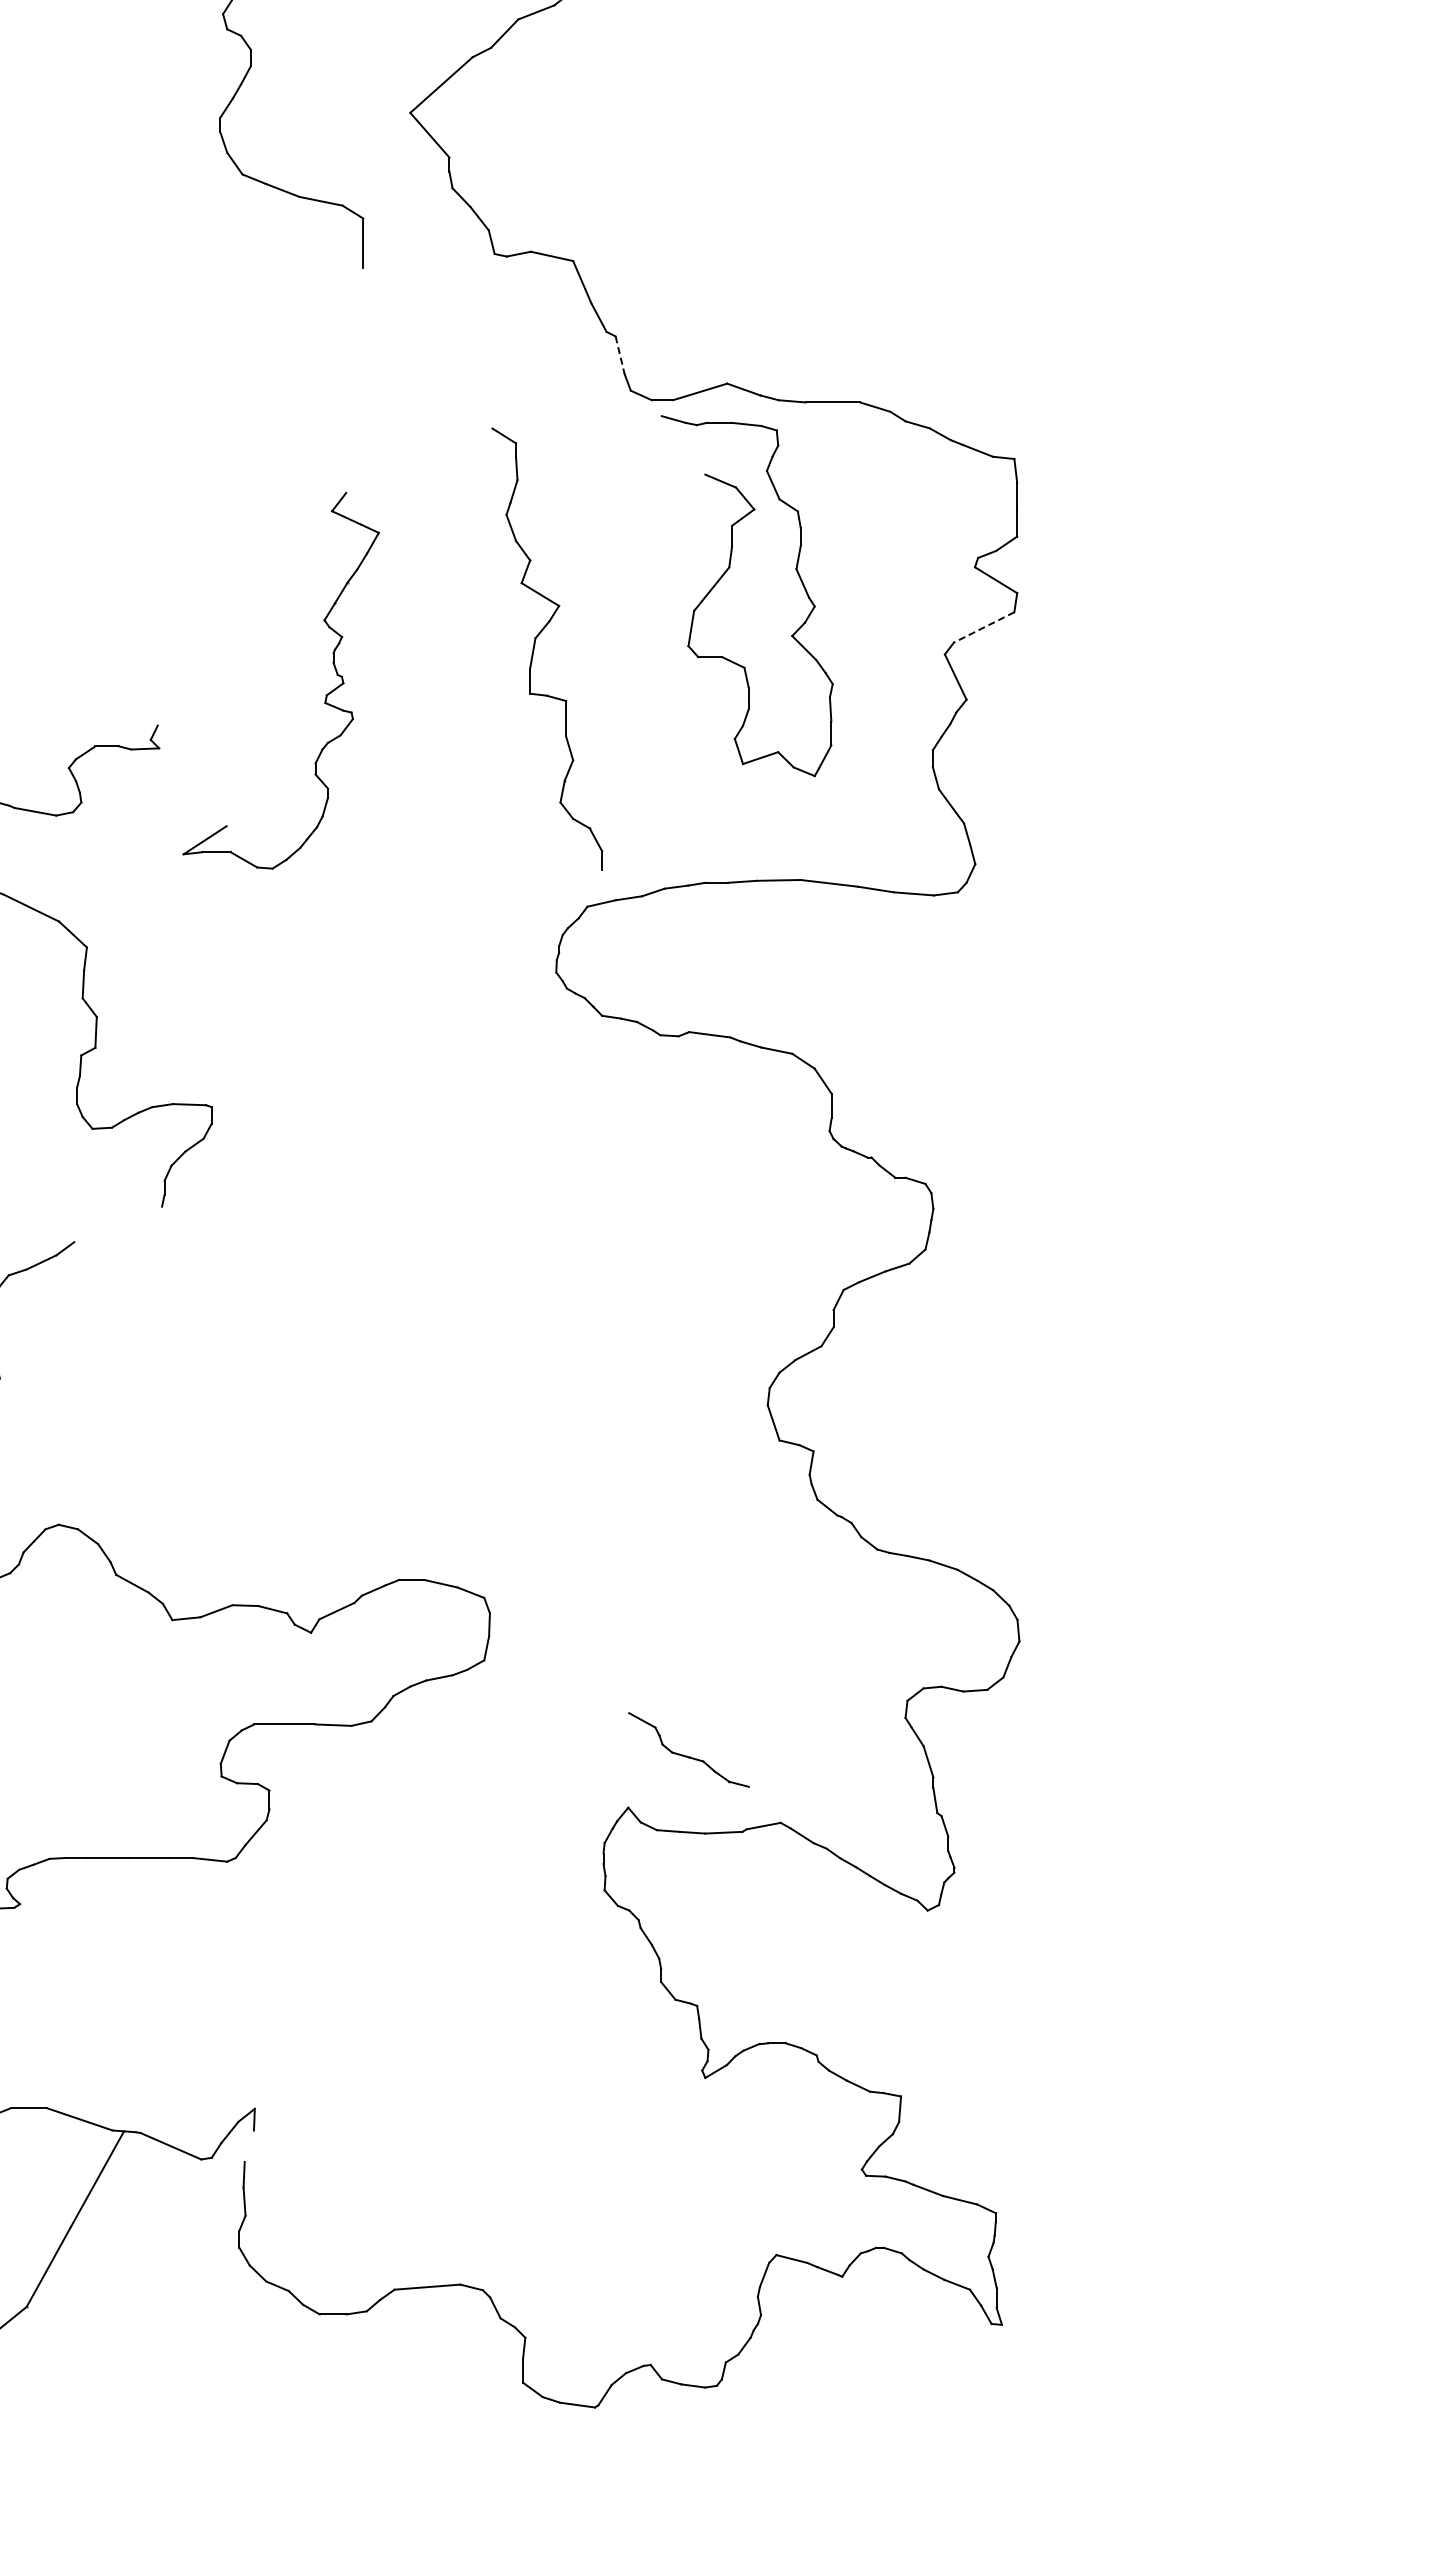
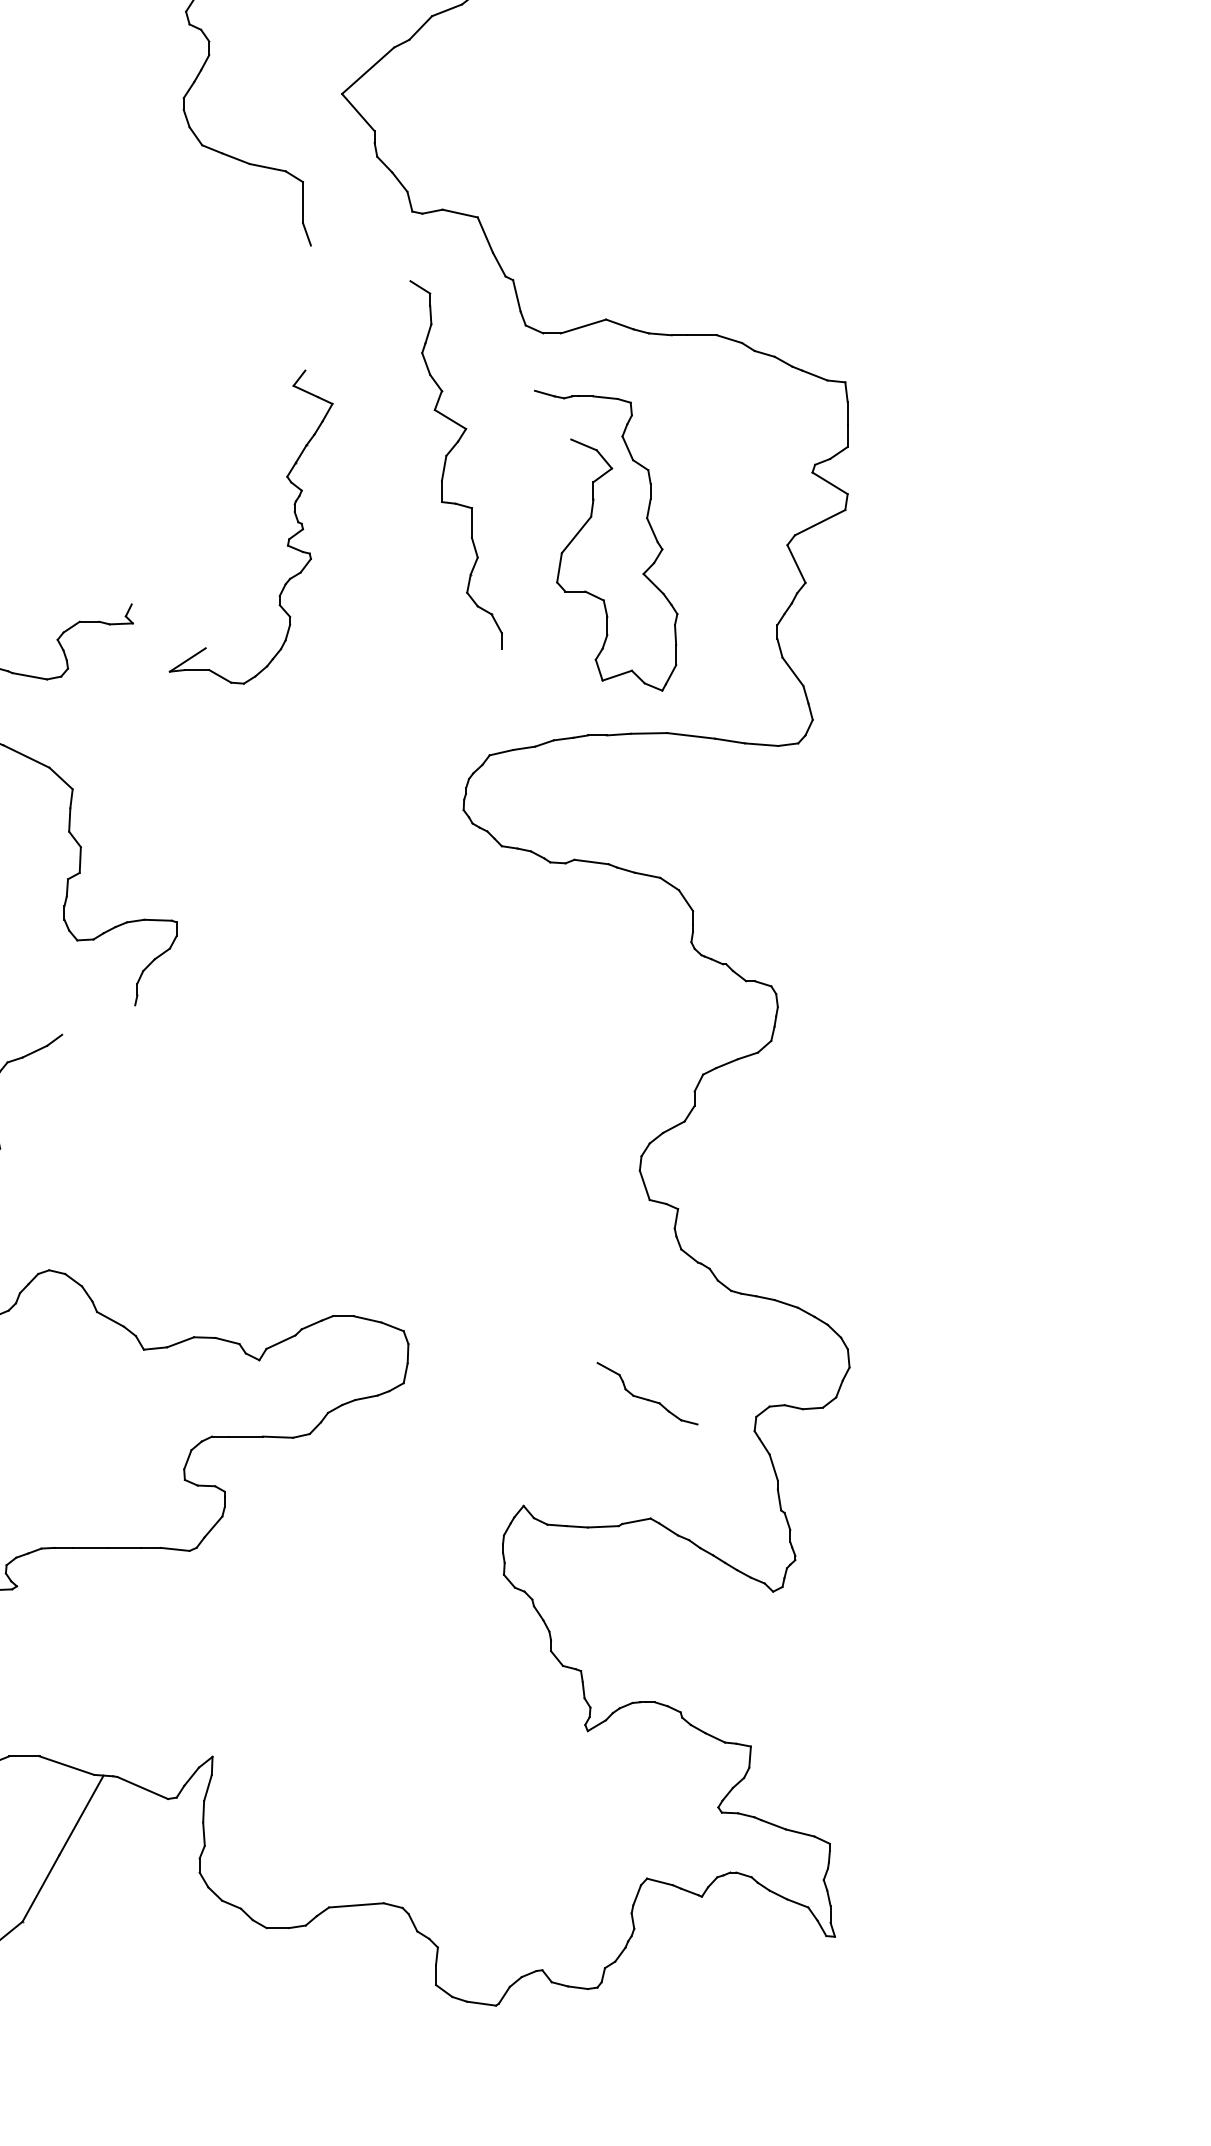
line: (367, 280) -> (306, 233), added
line: (620, 355) -> (517, 296), dashed -> solid
part: (723, 576) -> (586, 524), moved
line: (984, 627) -> (820, 522), dashed -> solid
part: (535, 645) -> (446, 461), moved
part: (325, 695) -> (288, 539), moved
part: (686, 1755) -> (645, 1398), moved
line: (248, 2146) -> (207, 1788), added

